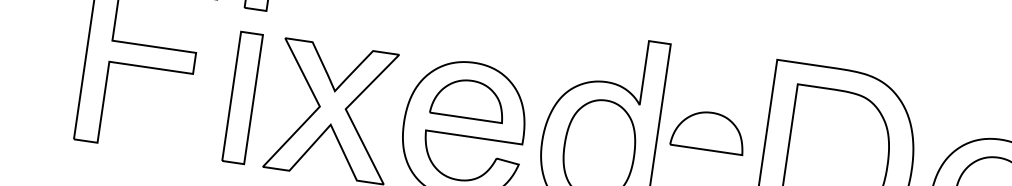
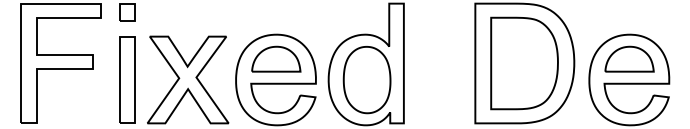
part: (709, 130) -> (437, 56), removed

